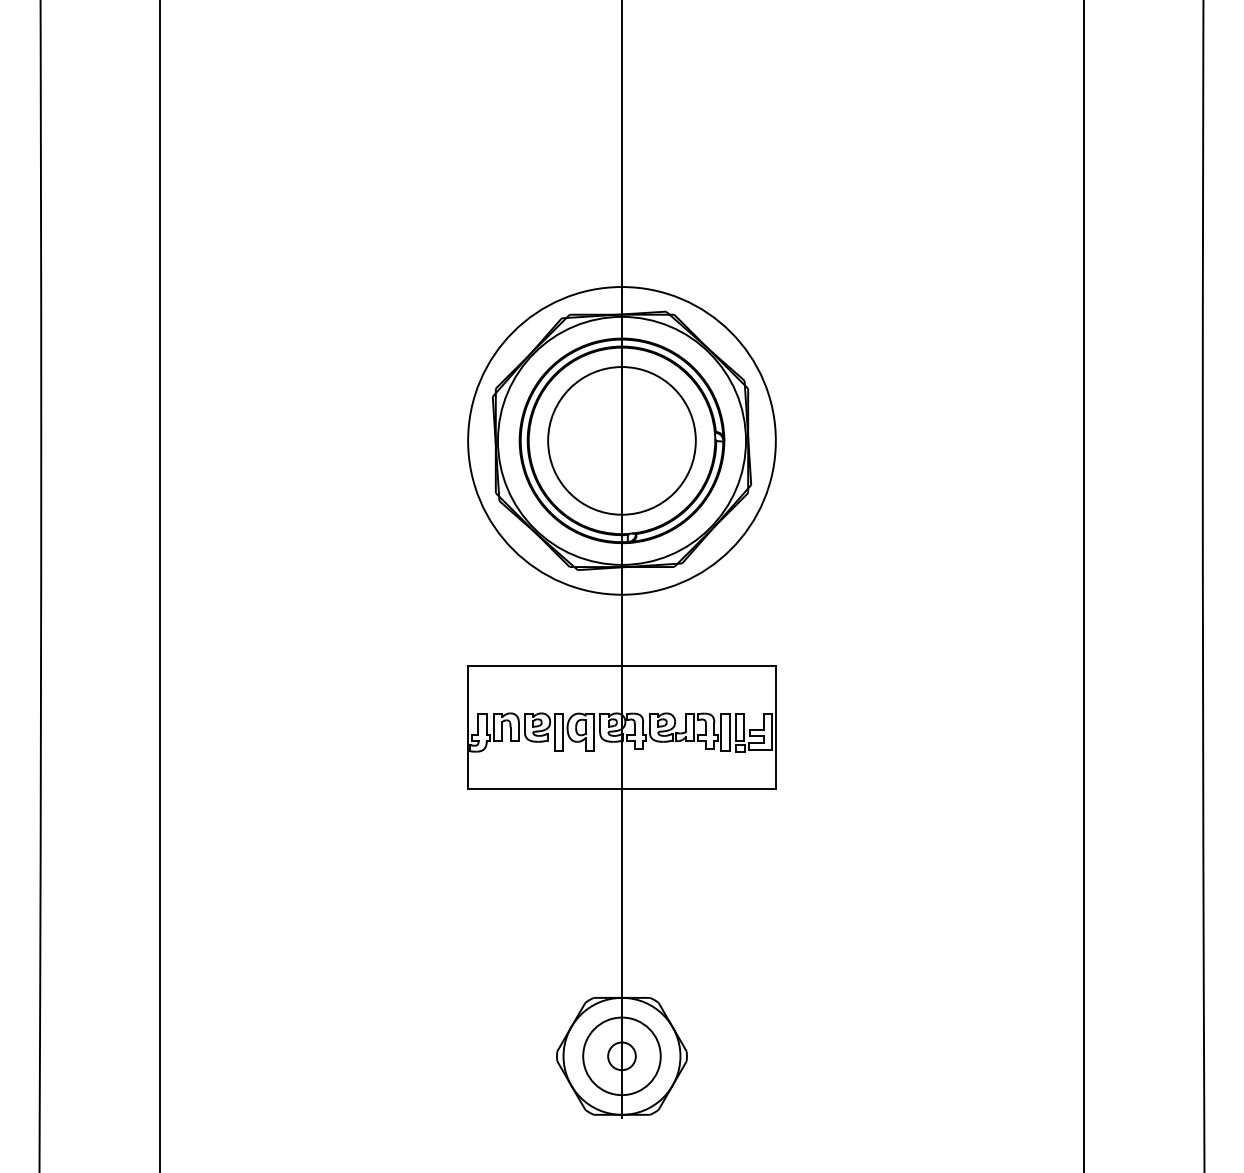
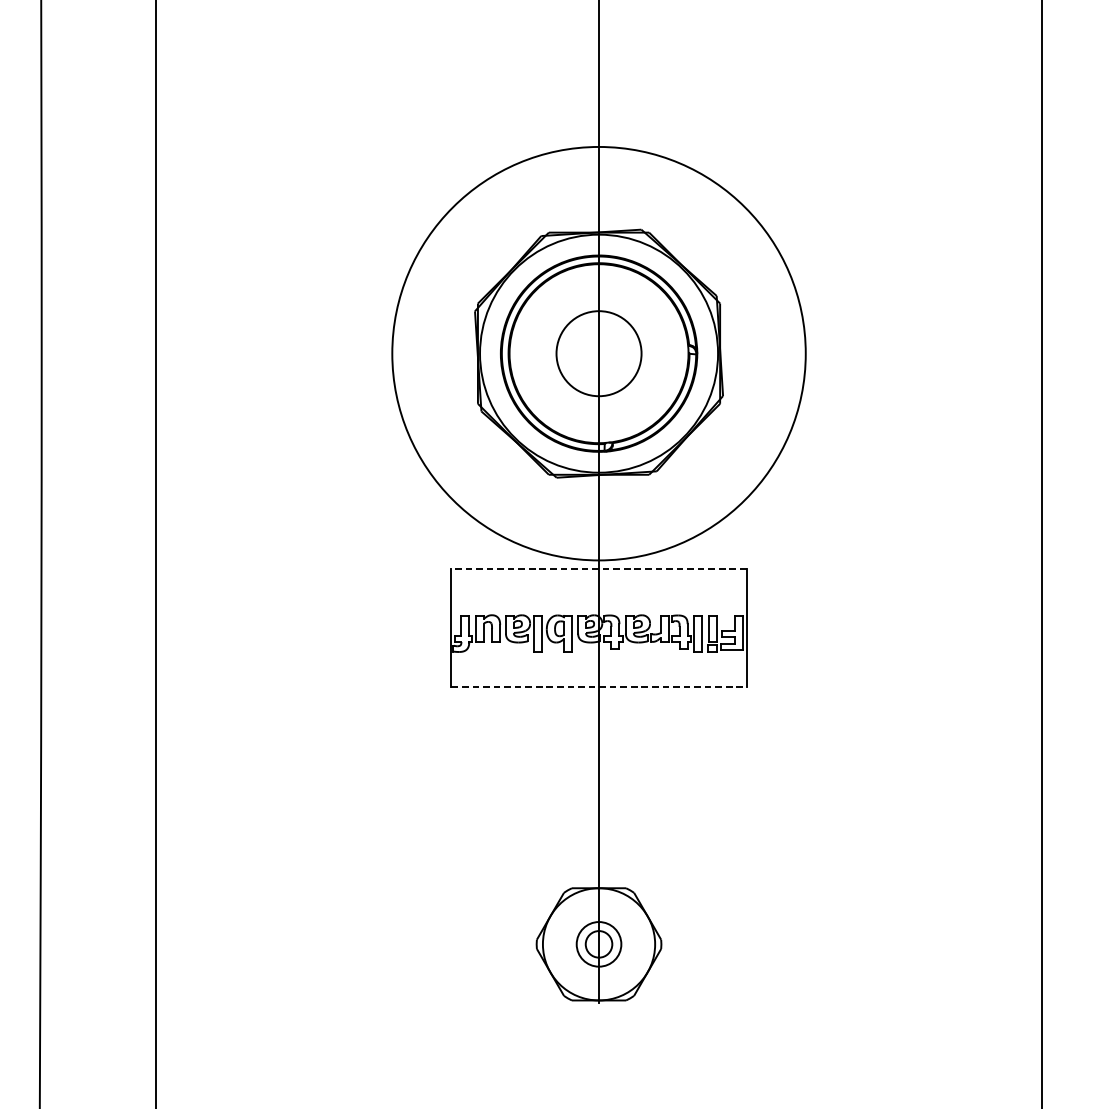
circle: (621, 440) -> (598, 353), size x0.6
circle: (621, 440) -> (598, 353), size x1.4
line: (621, 665) -> (598, 569), solid -> dashed
line: (621, 788) -> (598, 687), solid -> dashed
circle: (621, 1056) -> (598, 944), size x0.6

